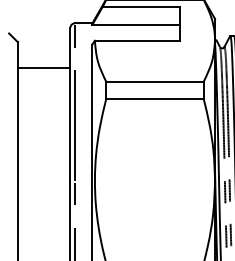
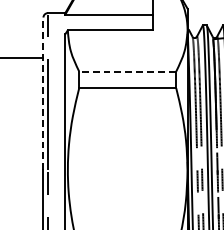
line: (154, 81) -> (127, 71), solid -> dashed
line: (70, 104) -> (43, 94), solid -> dashed

